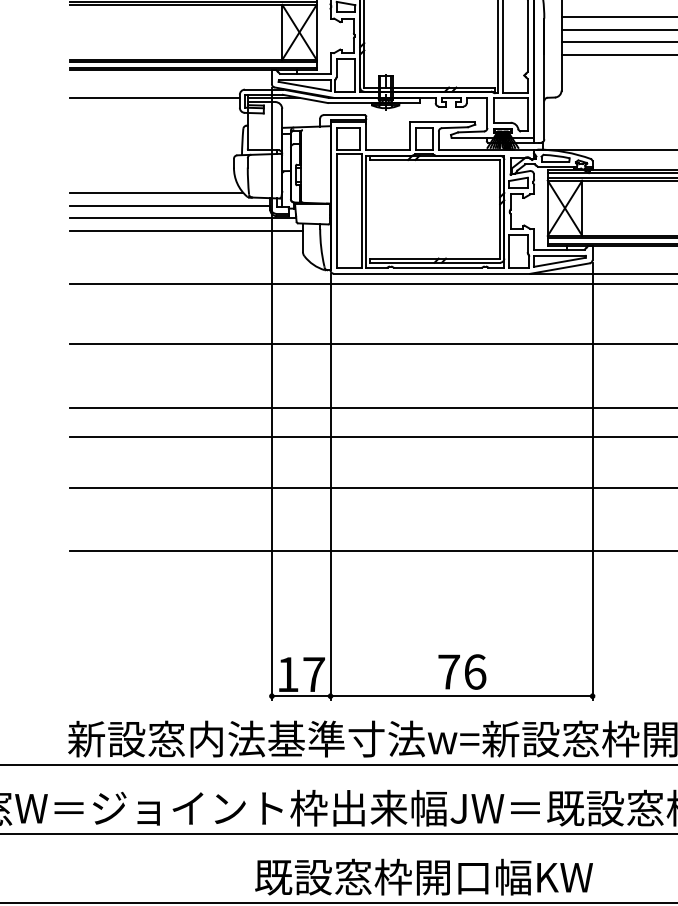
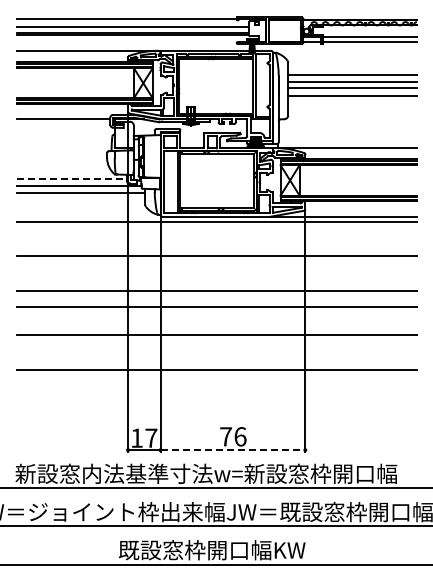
line: (156, 192) -> (64, 171), removed
line: (171, 206) -> (72, 179), solid -> dashed
line: (462, 696) -> (233, 450), solid -> dashed

